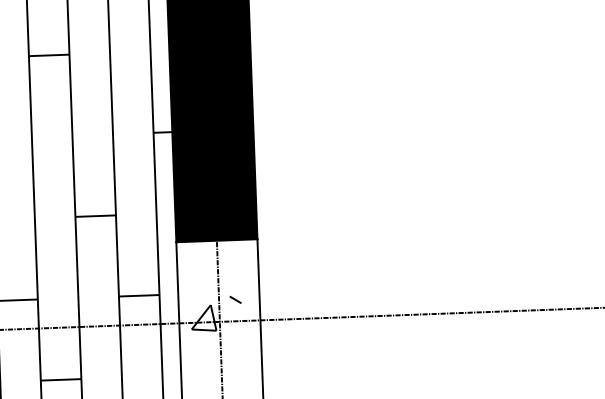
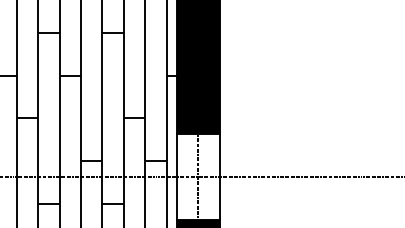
hatch: (216, 313) -> (196, 172), removed

